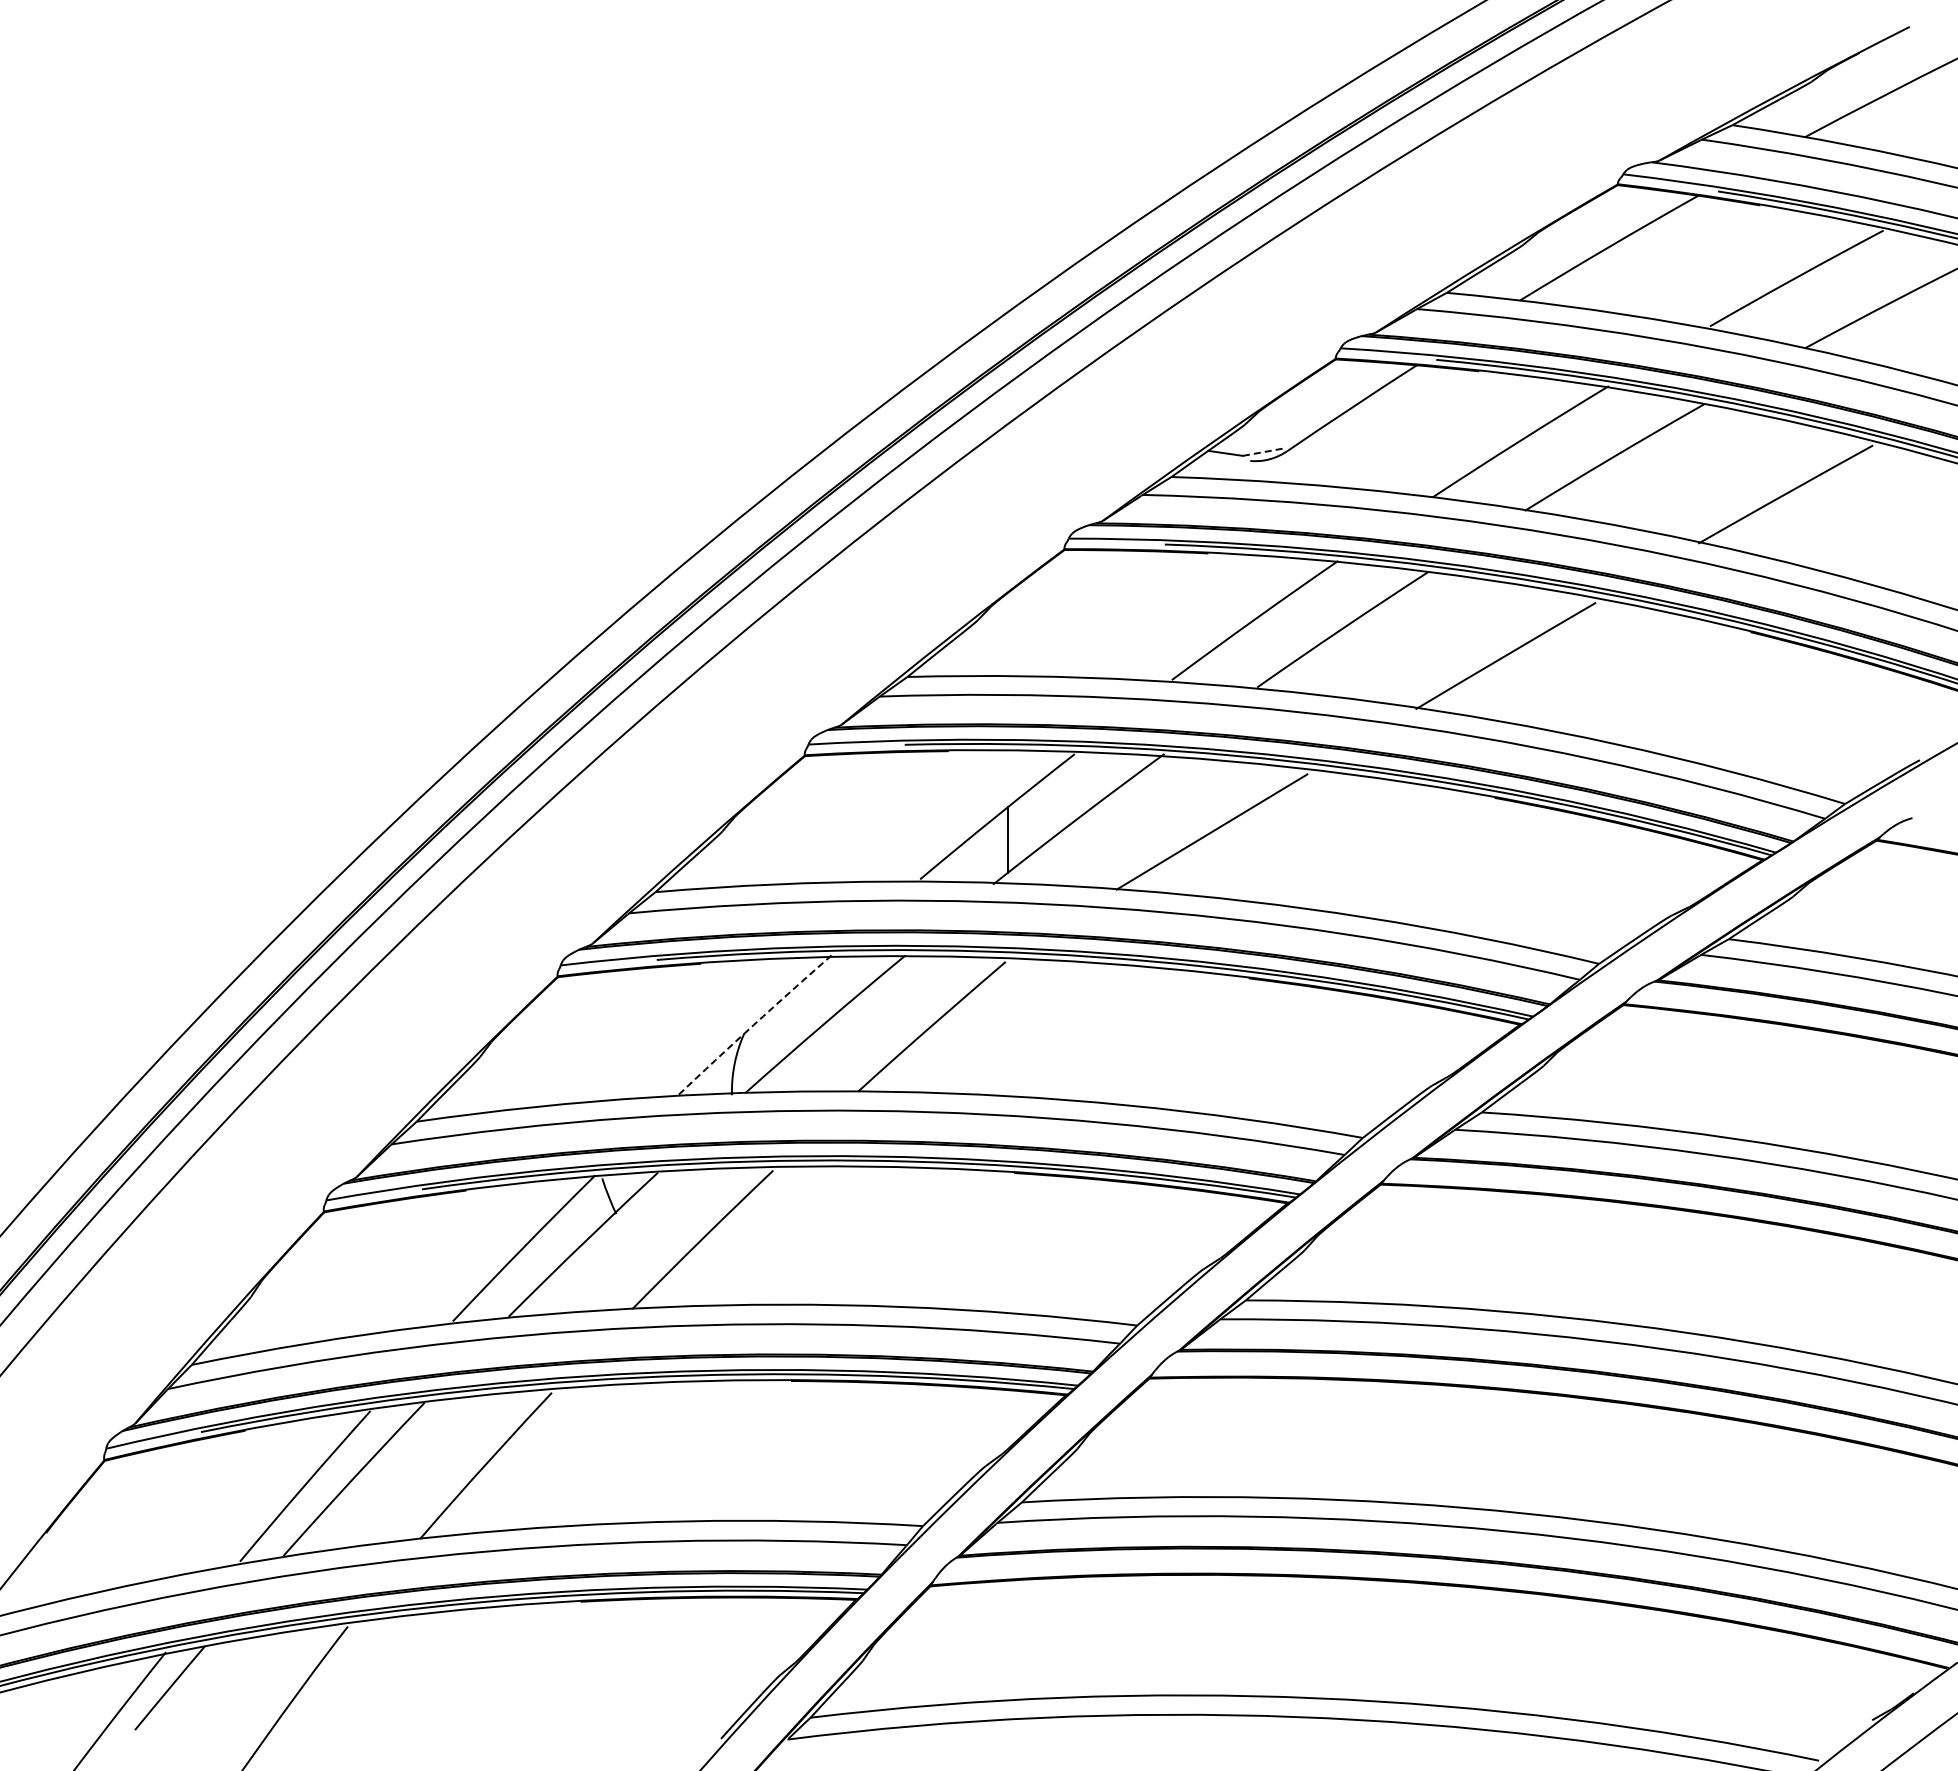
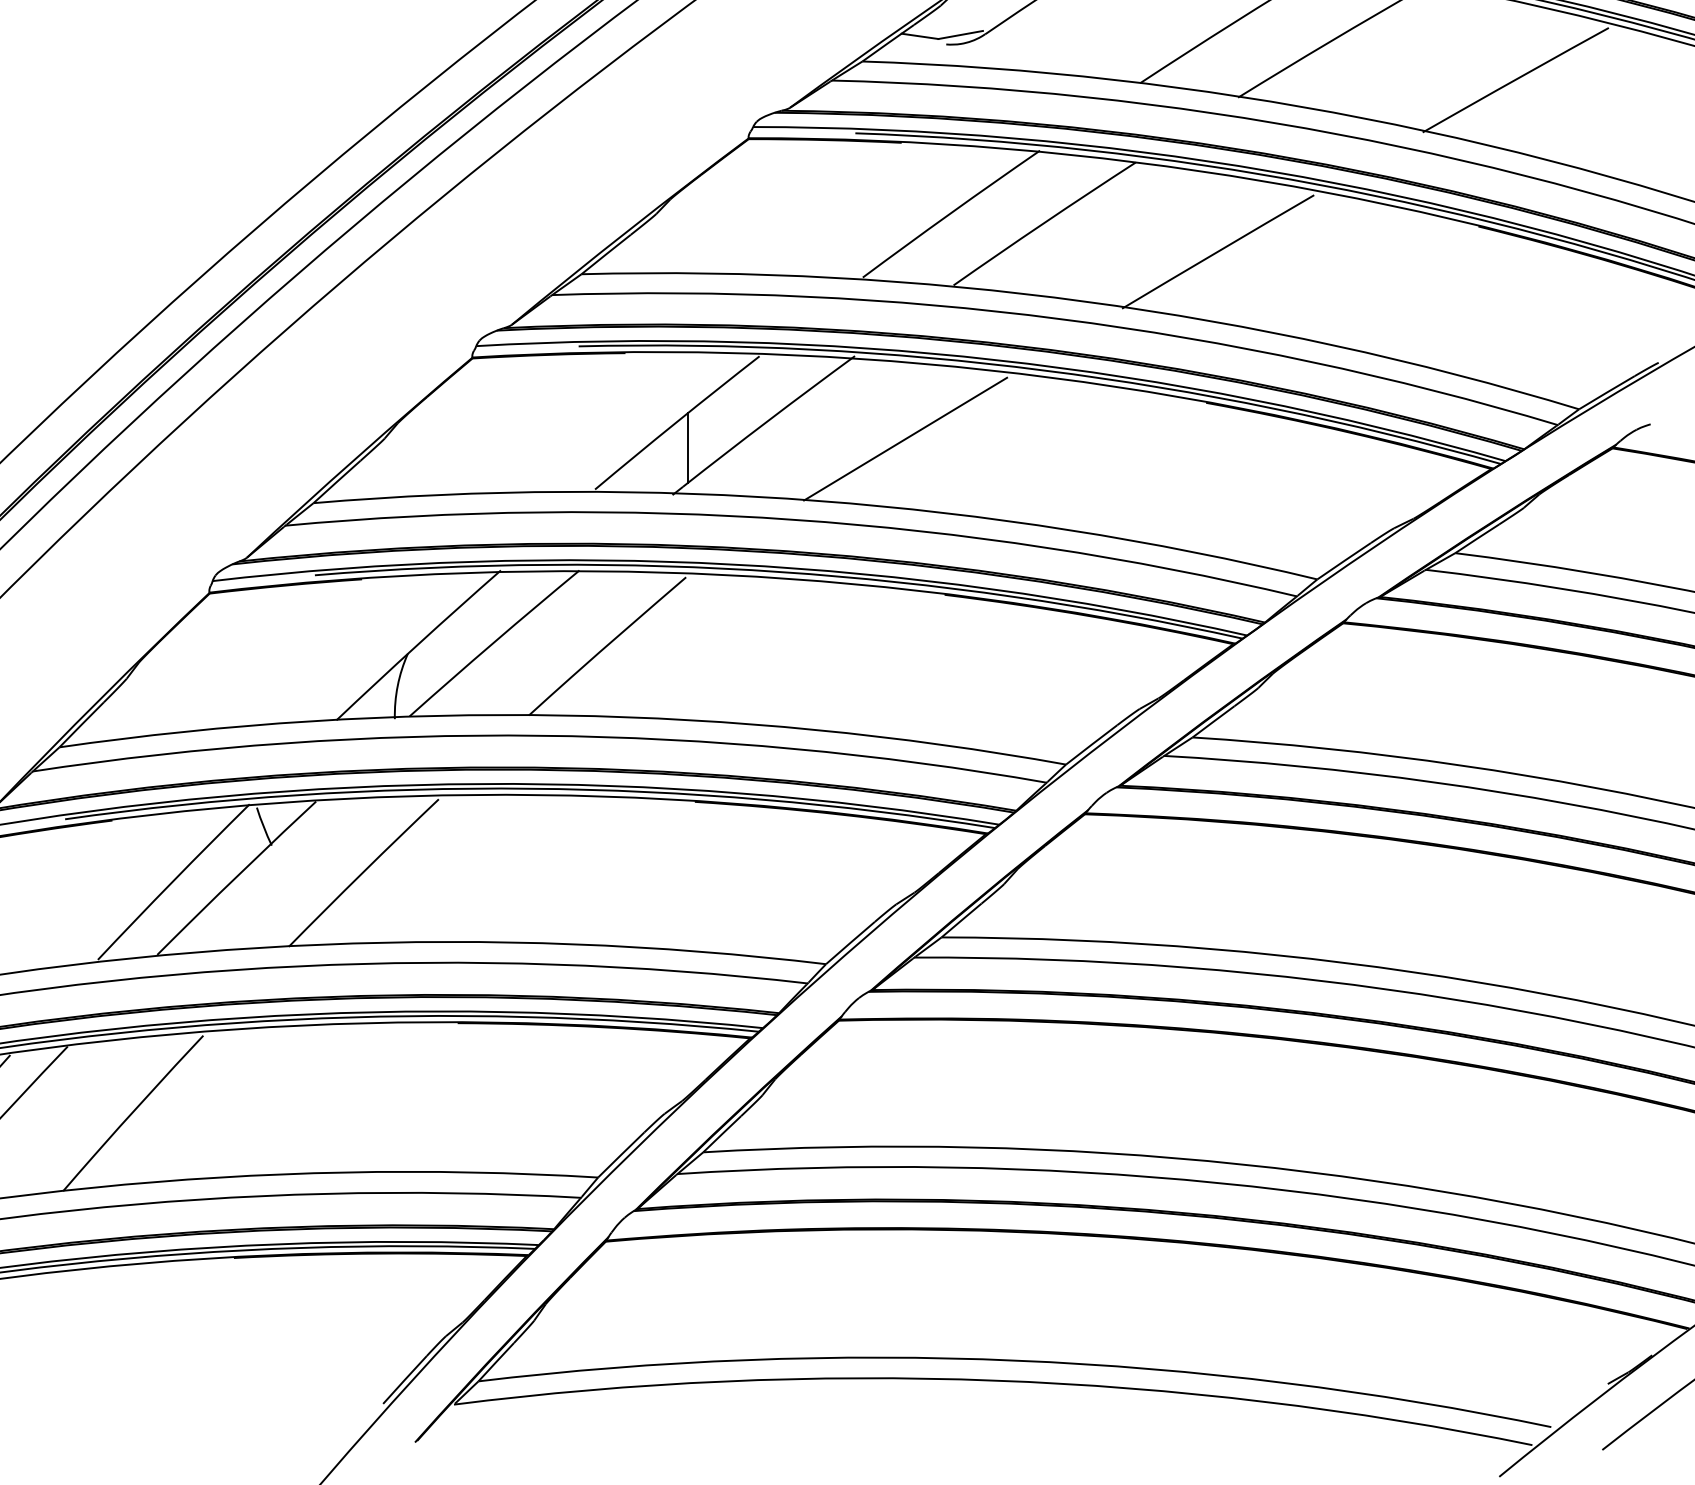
line: (1264, 452) -> (961, 35), dashed -> solid
arc: (753, 1025) -> (417, 644), dashed -> solid

